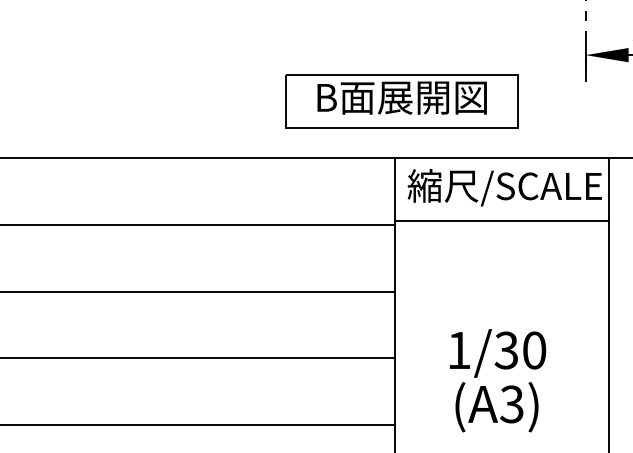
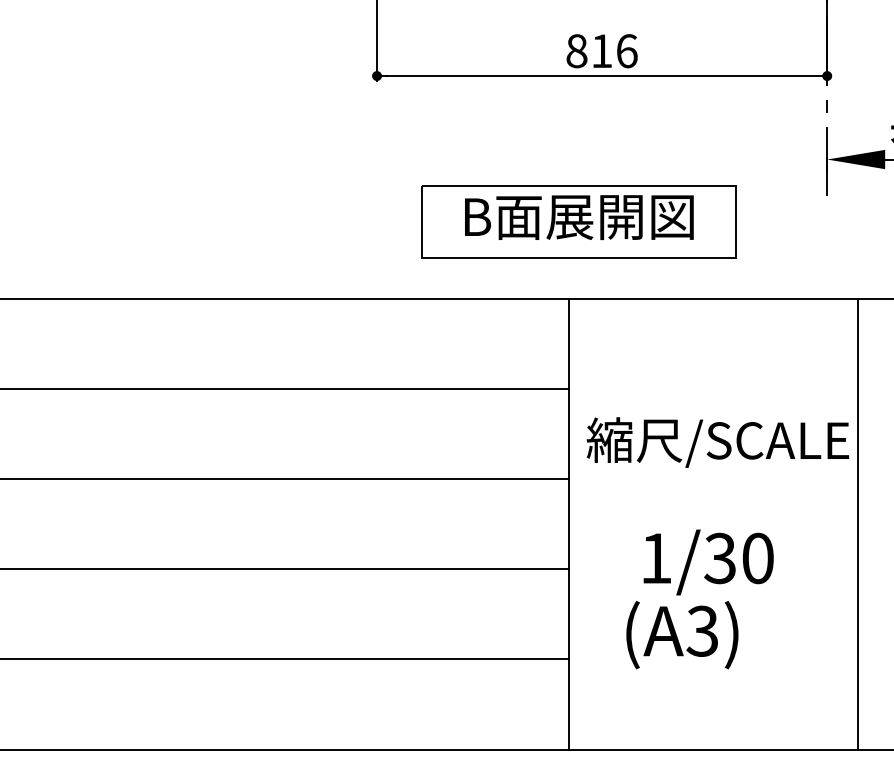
text: (504, 187) -> (717, 442), moved
line: (501, 221) -> (713, 384), removed
text: (497, 407) -> (682, 635), moved

